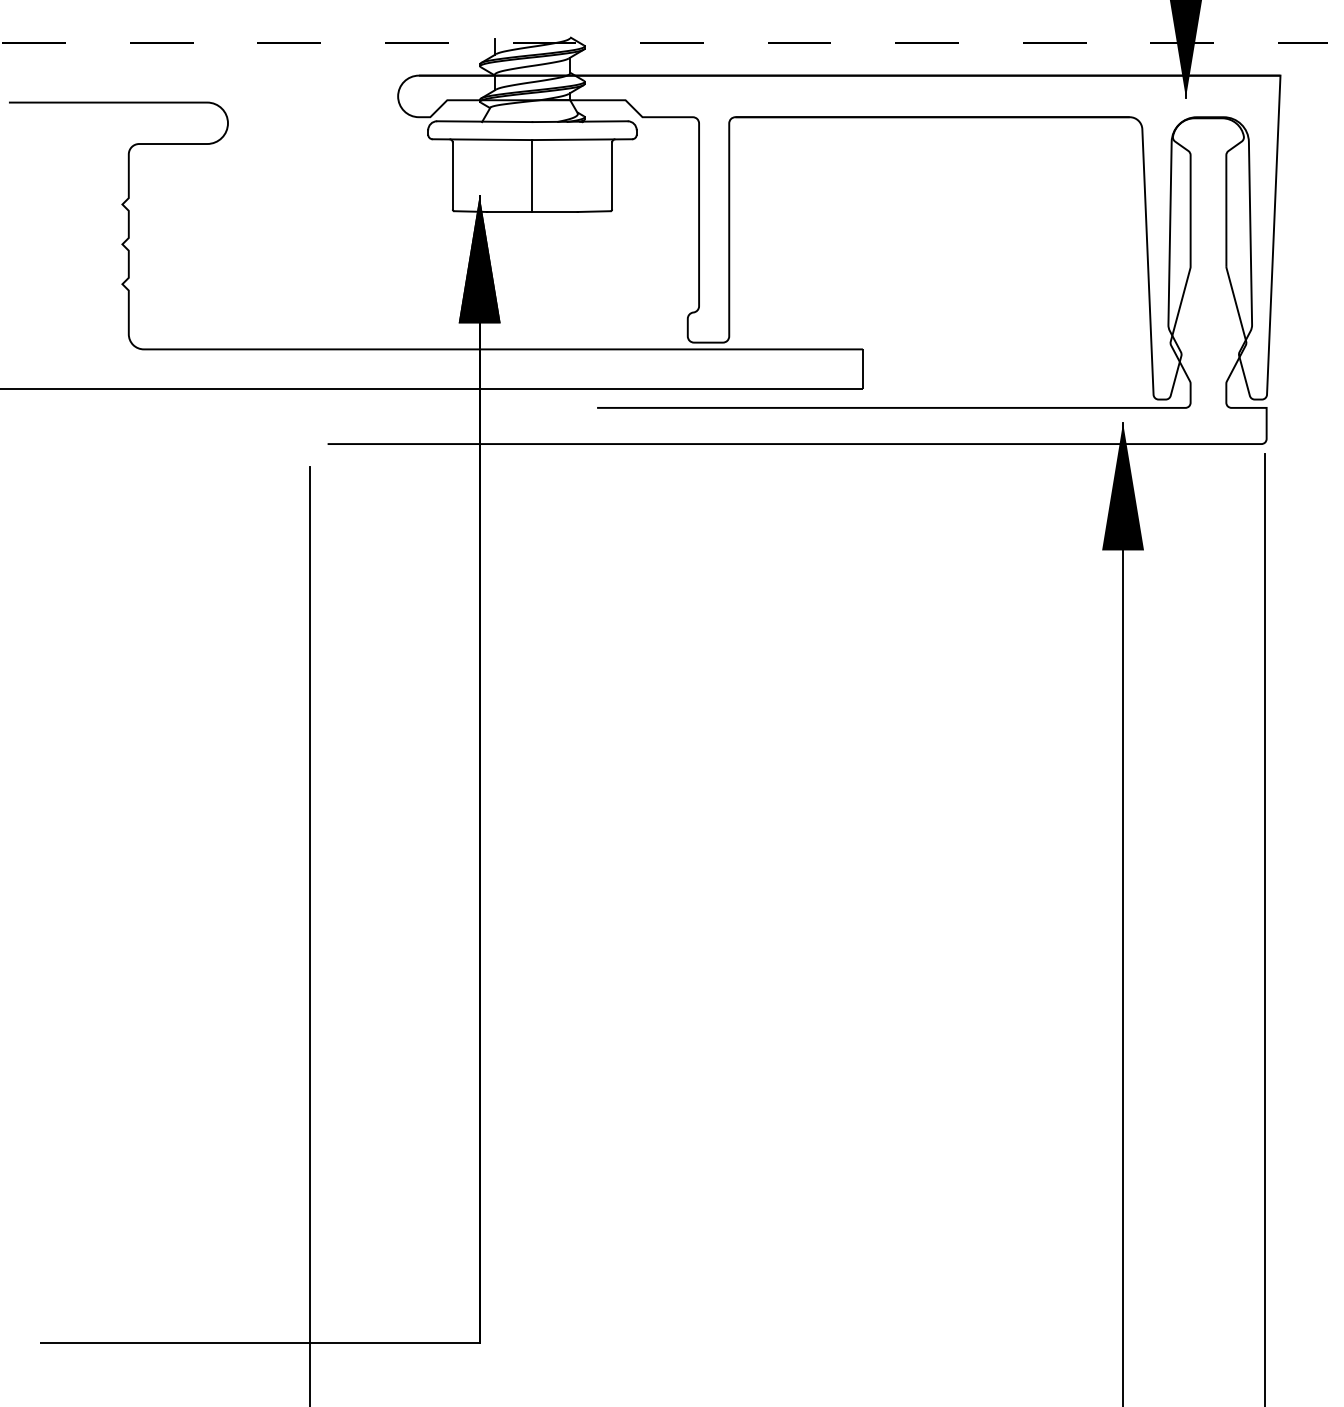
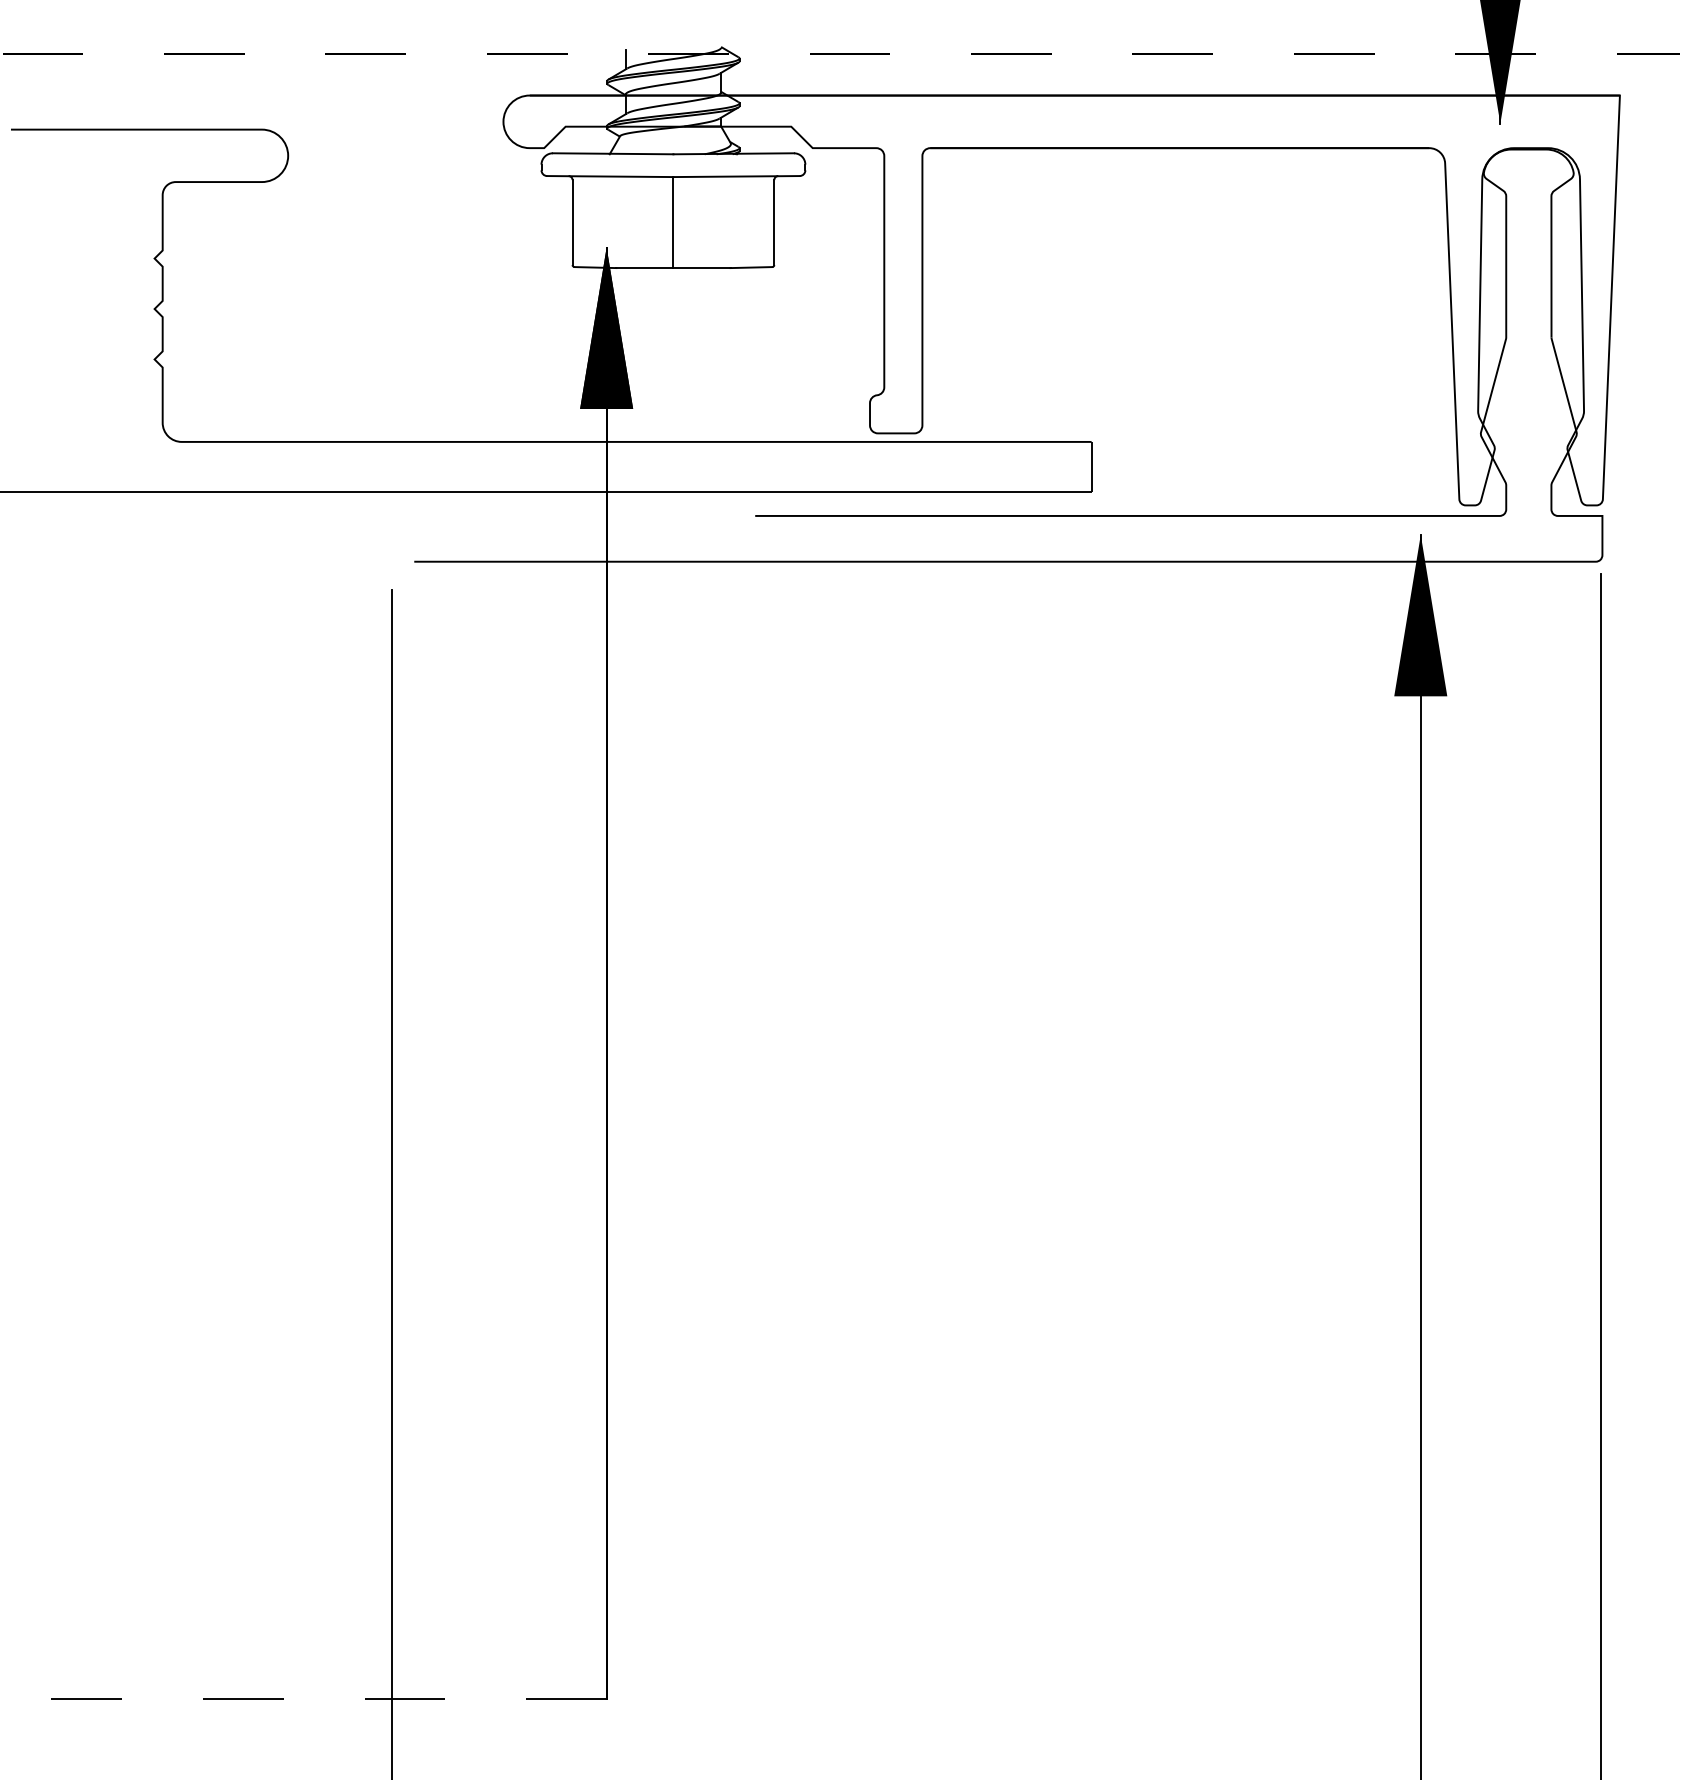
line: (259, 1342) -> (328, 1698), solid -> dashed

